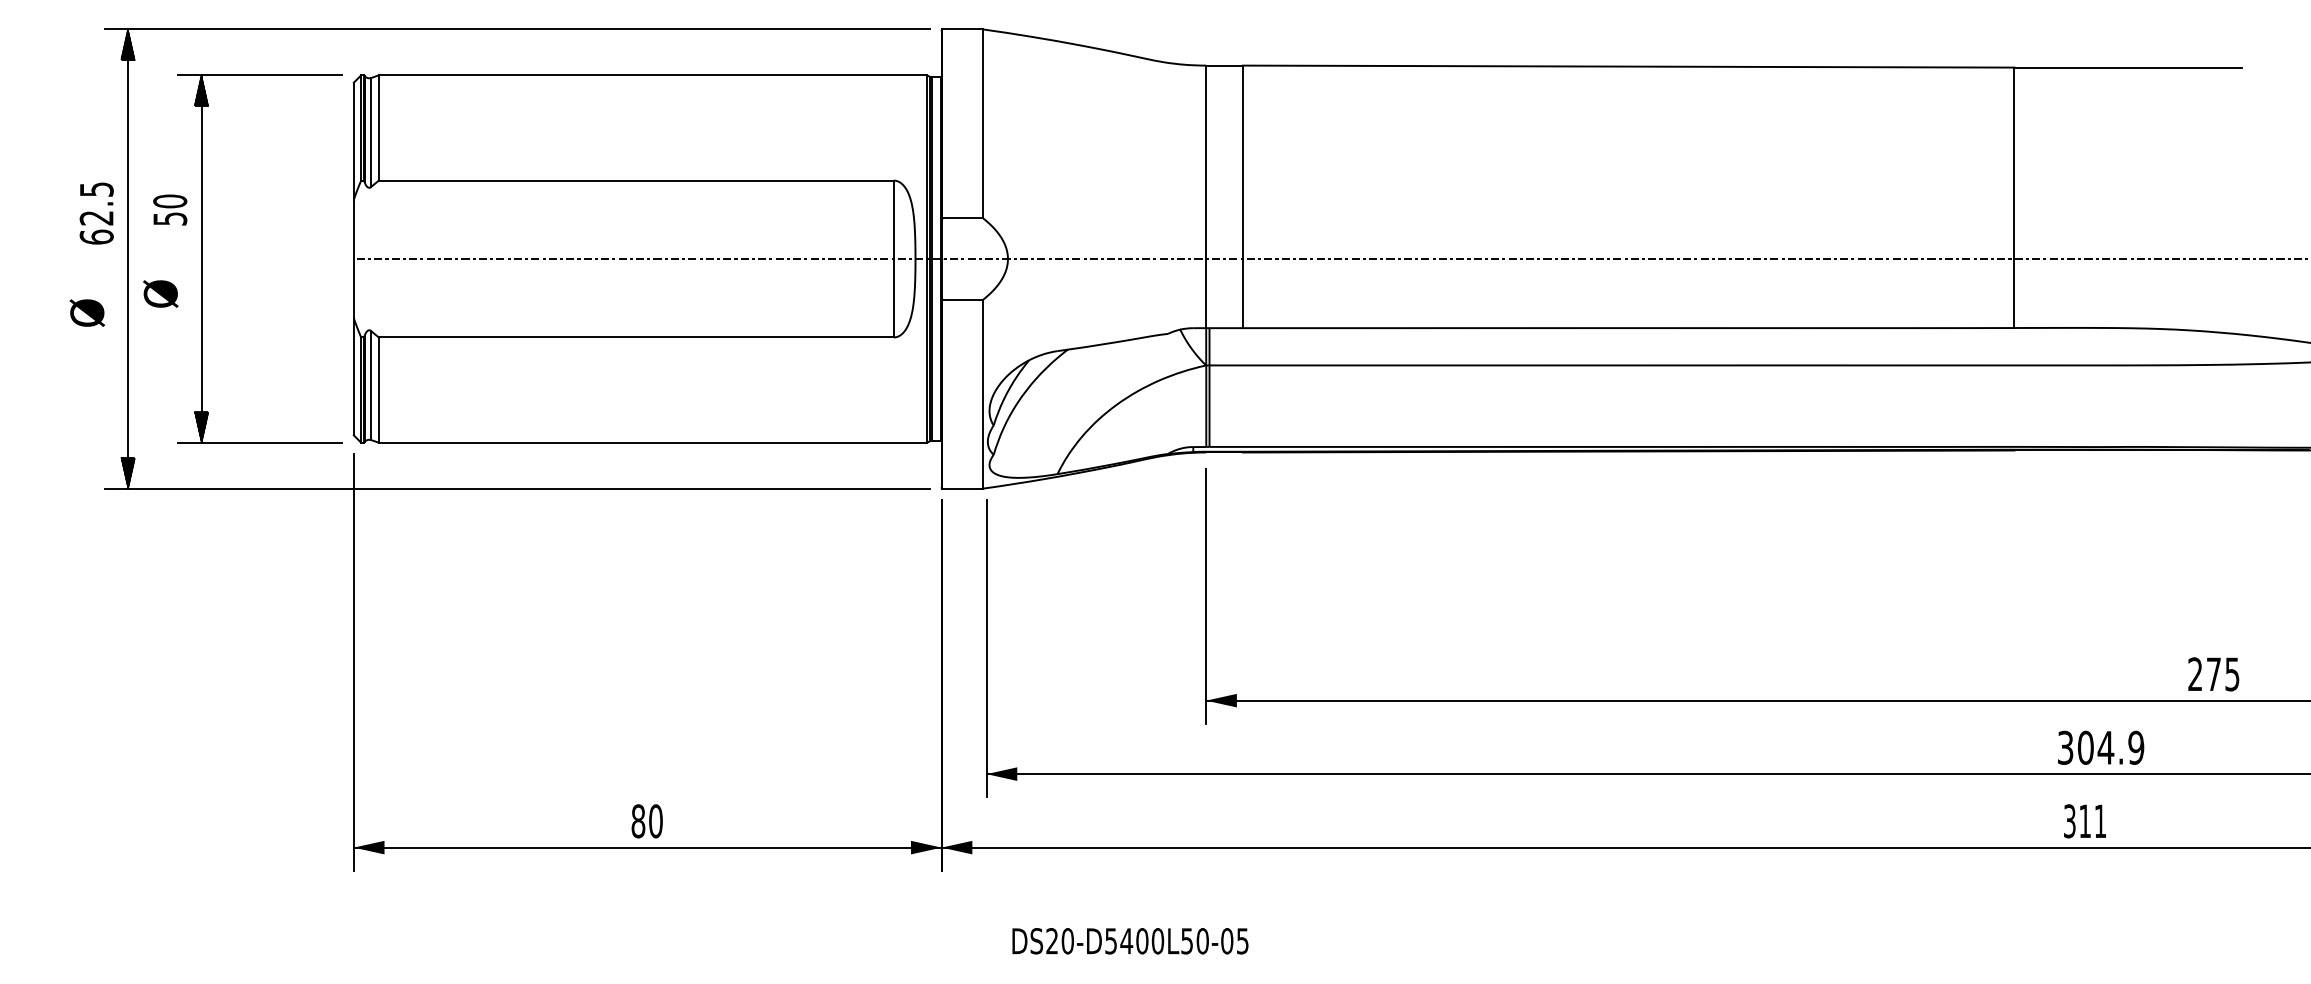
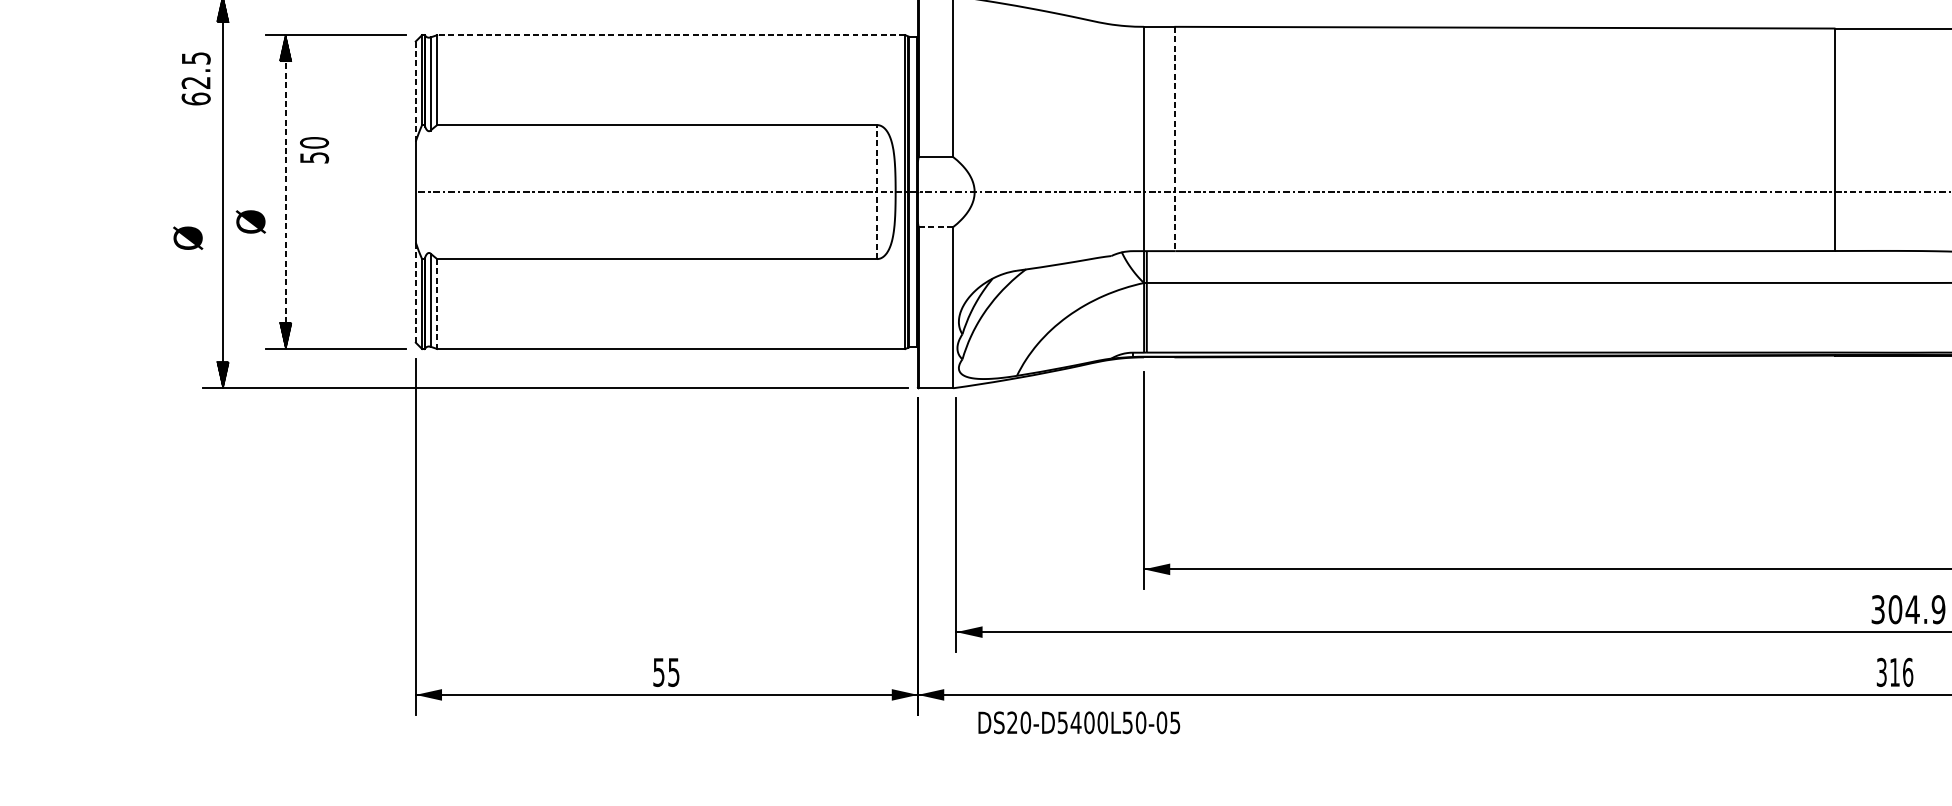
line: (652, 75) -> (670, 35), solid -> dashed
line: (353, 141) -> (415, 91), solid -> dashed
line: (1242, 197) -> (1175, 139), solid -> dashed
text: (170, 209) -> (314, 149), moved
text: (96, 213) -> (195, 78), moved
line: (893, 258) -> (876, 191), solid -> dashed
line: (201, 259) -> (285, 192), solid -> dashed
line: (962, 299) -> (935, 226), solid -> dashed
line: (353, 376) -> (415, 292), solid -> dashed
line: (378, 390) -> (436, 304), solid -> dashed
text: (646, 821) -> (665, 672), 80 -> 55
text: (2100, 821) -> (1907, 672), 311 -> 316
text: (1130, 941) -> (1079, 723), moved

